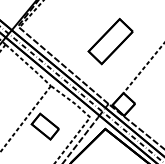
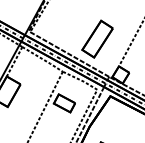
part: (110, 40) -> (97, 38), moved

